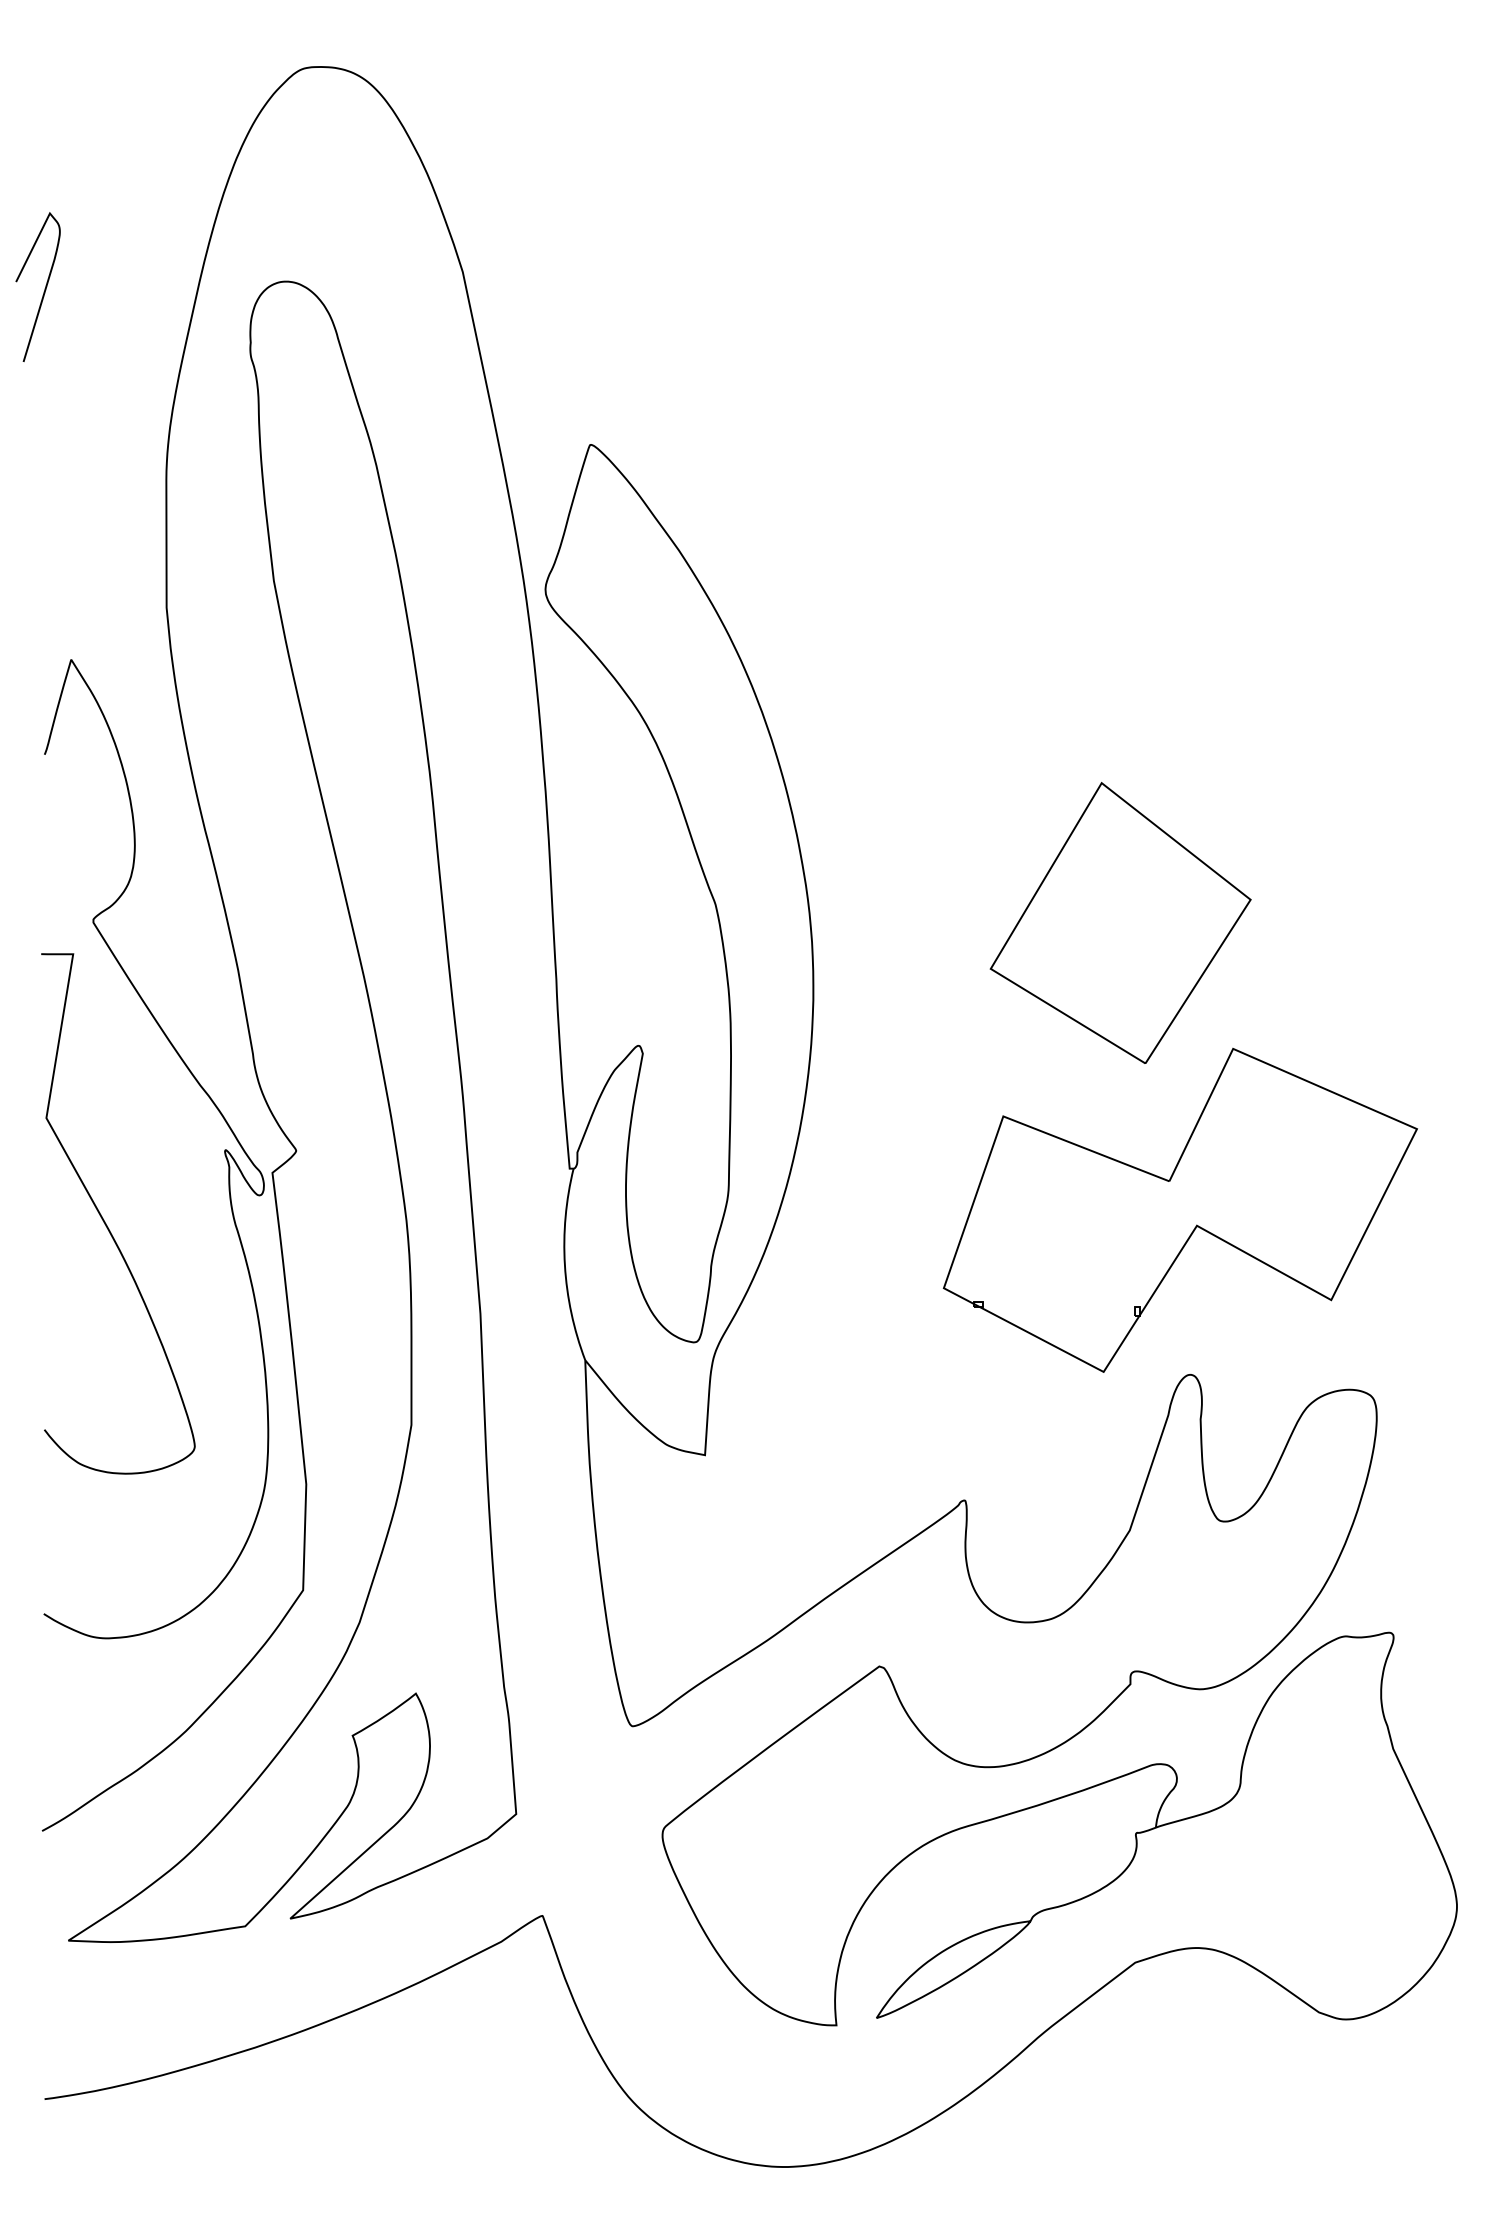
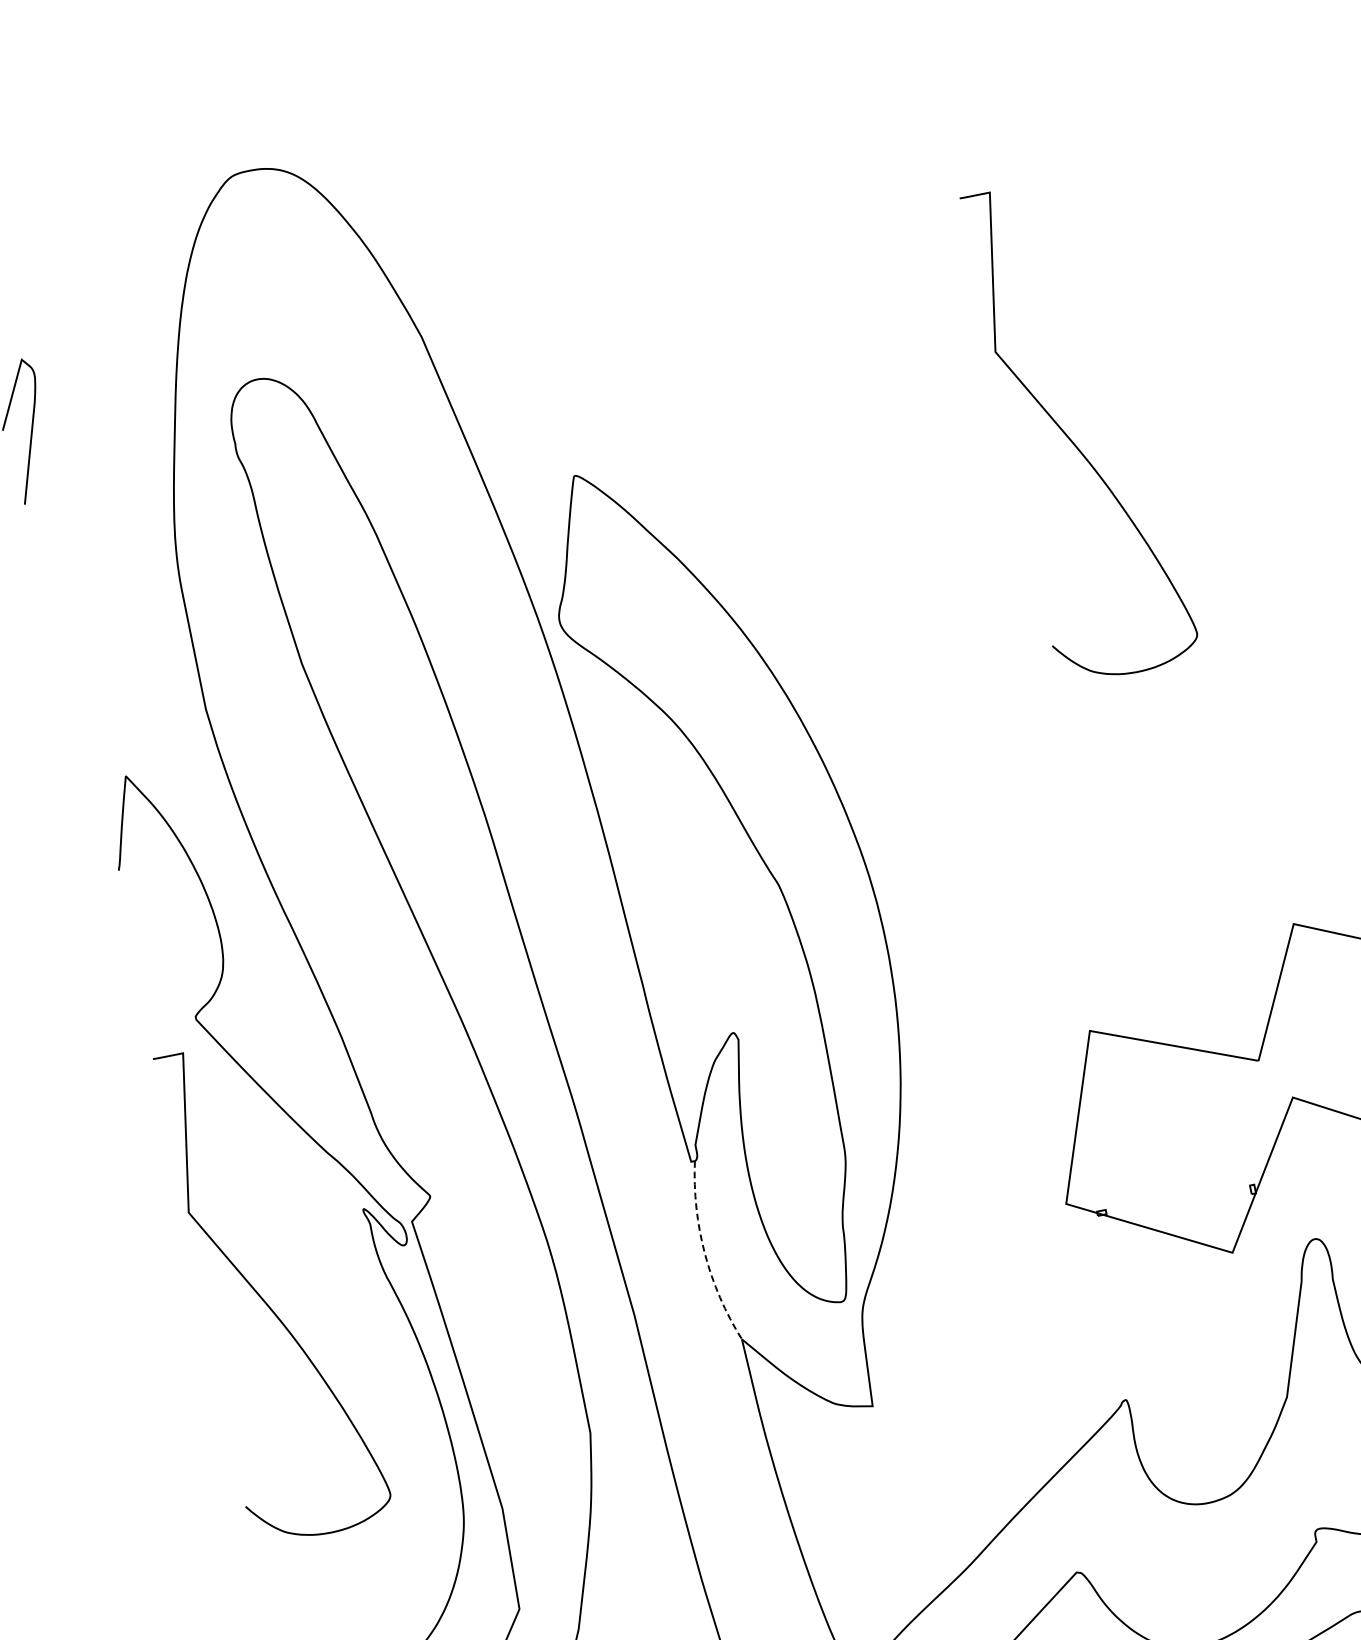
curve: (1104, 507) -> (1070, 438), added
part: (1120, 922) -> (1163, 826), removed
line: (564, 1265) -> (704, 1254), solid -> dashed

